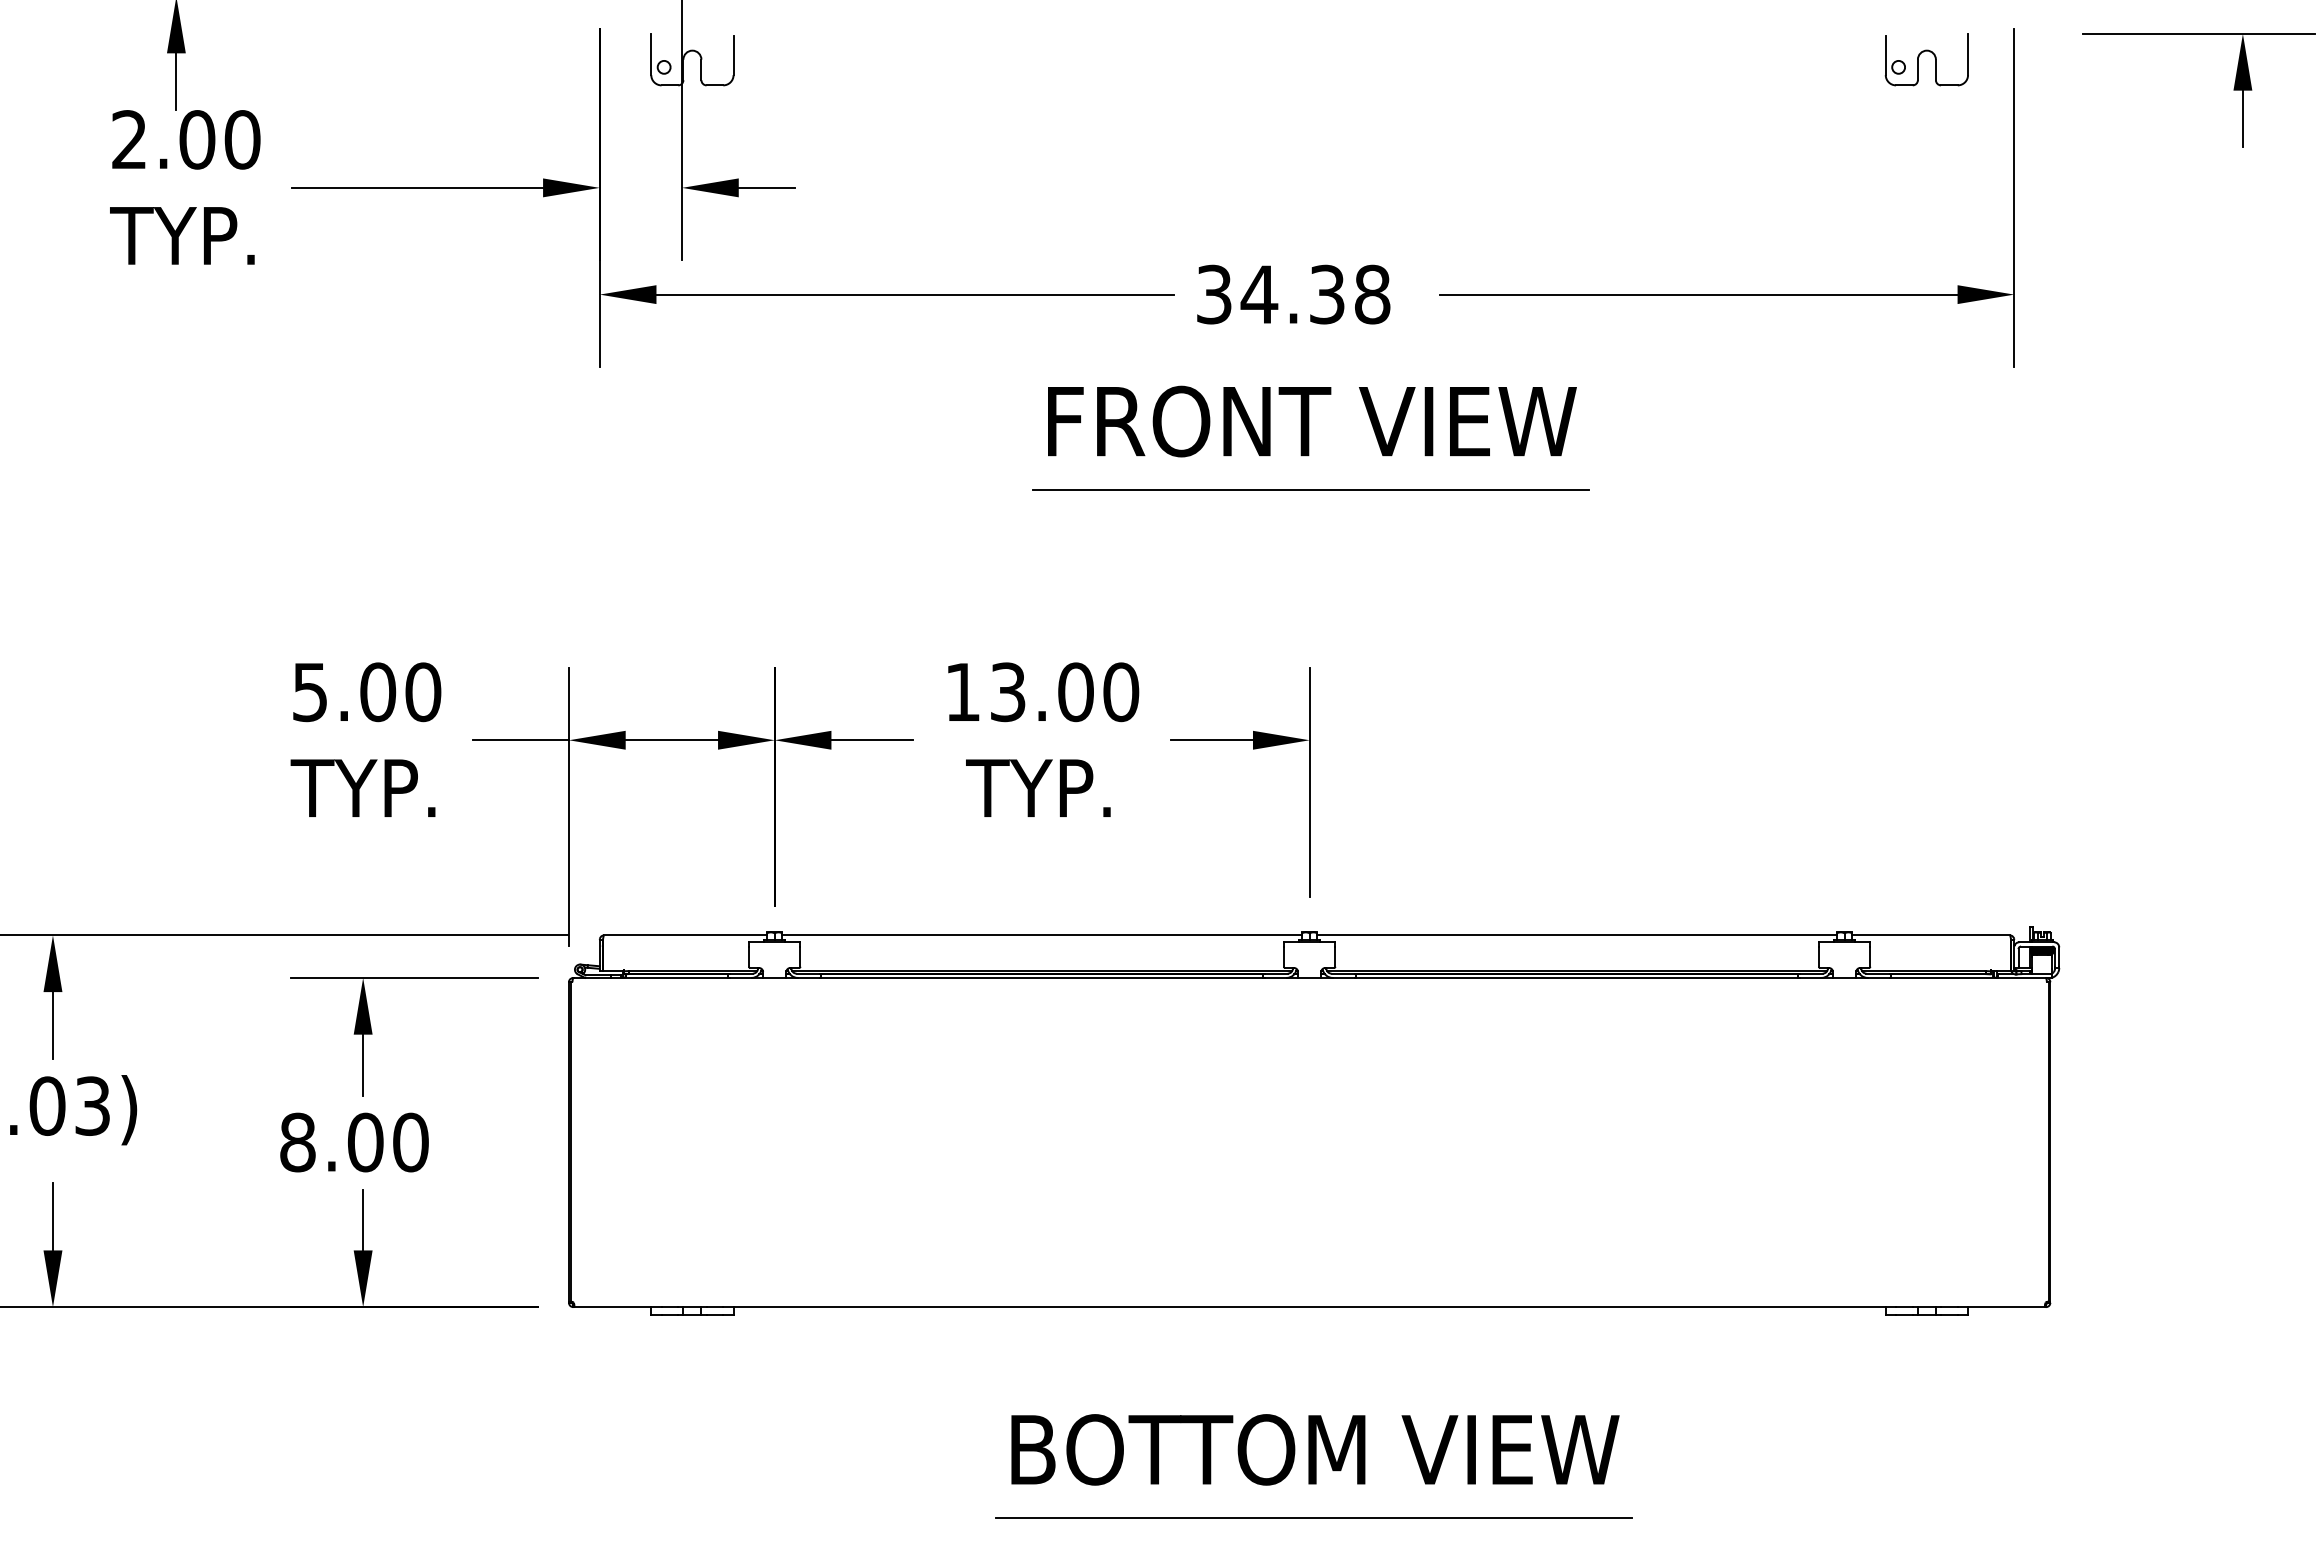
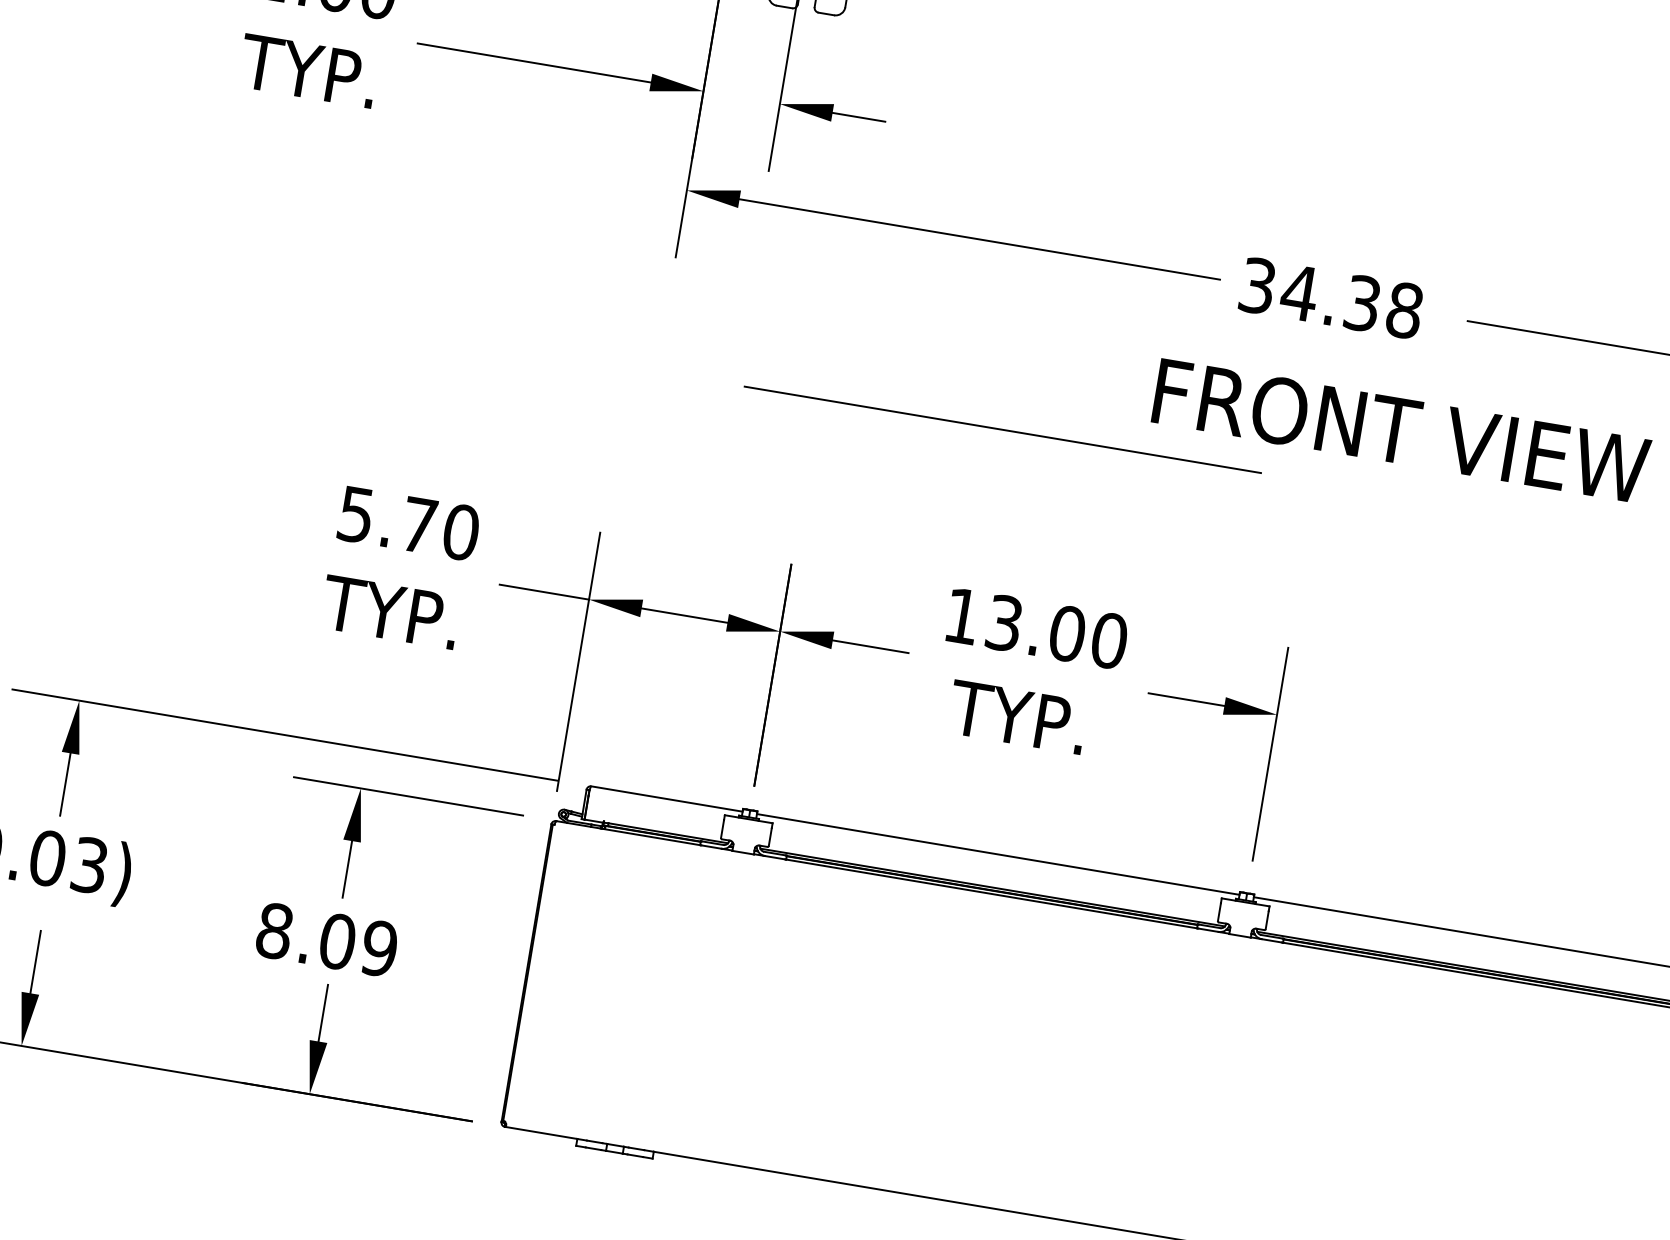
text: (1312, 421) -> (1401, 431), moved
line: (1310, 489) -> (1002, 429), moved
text: (378, 692) -> (419, 525), 5.00 -> 5.70
text: (410, 1142) -> (379, 948), 8.00 -> 8.09

